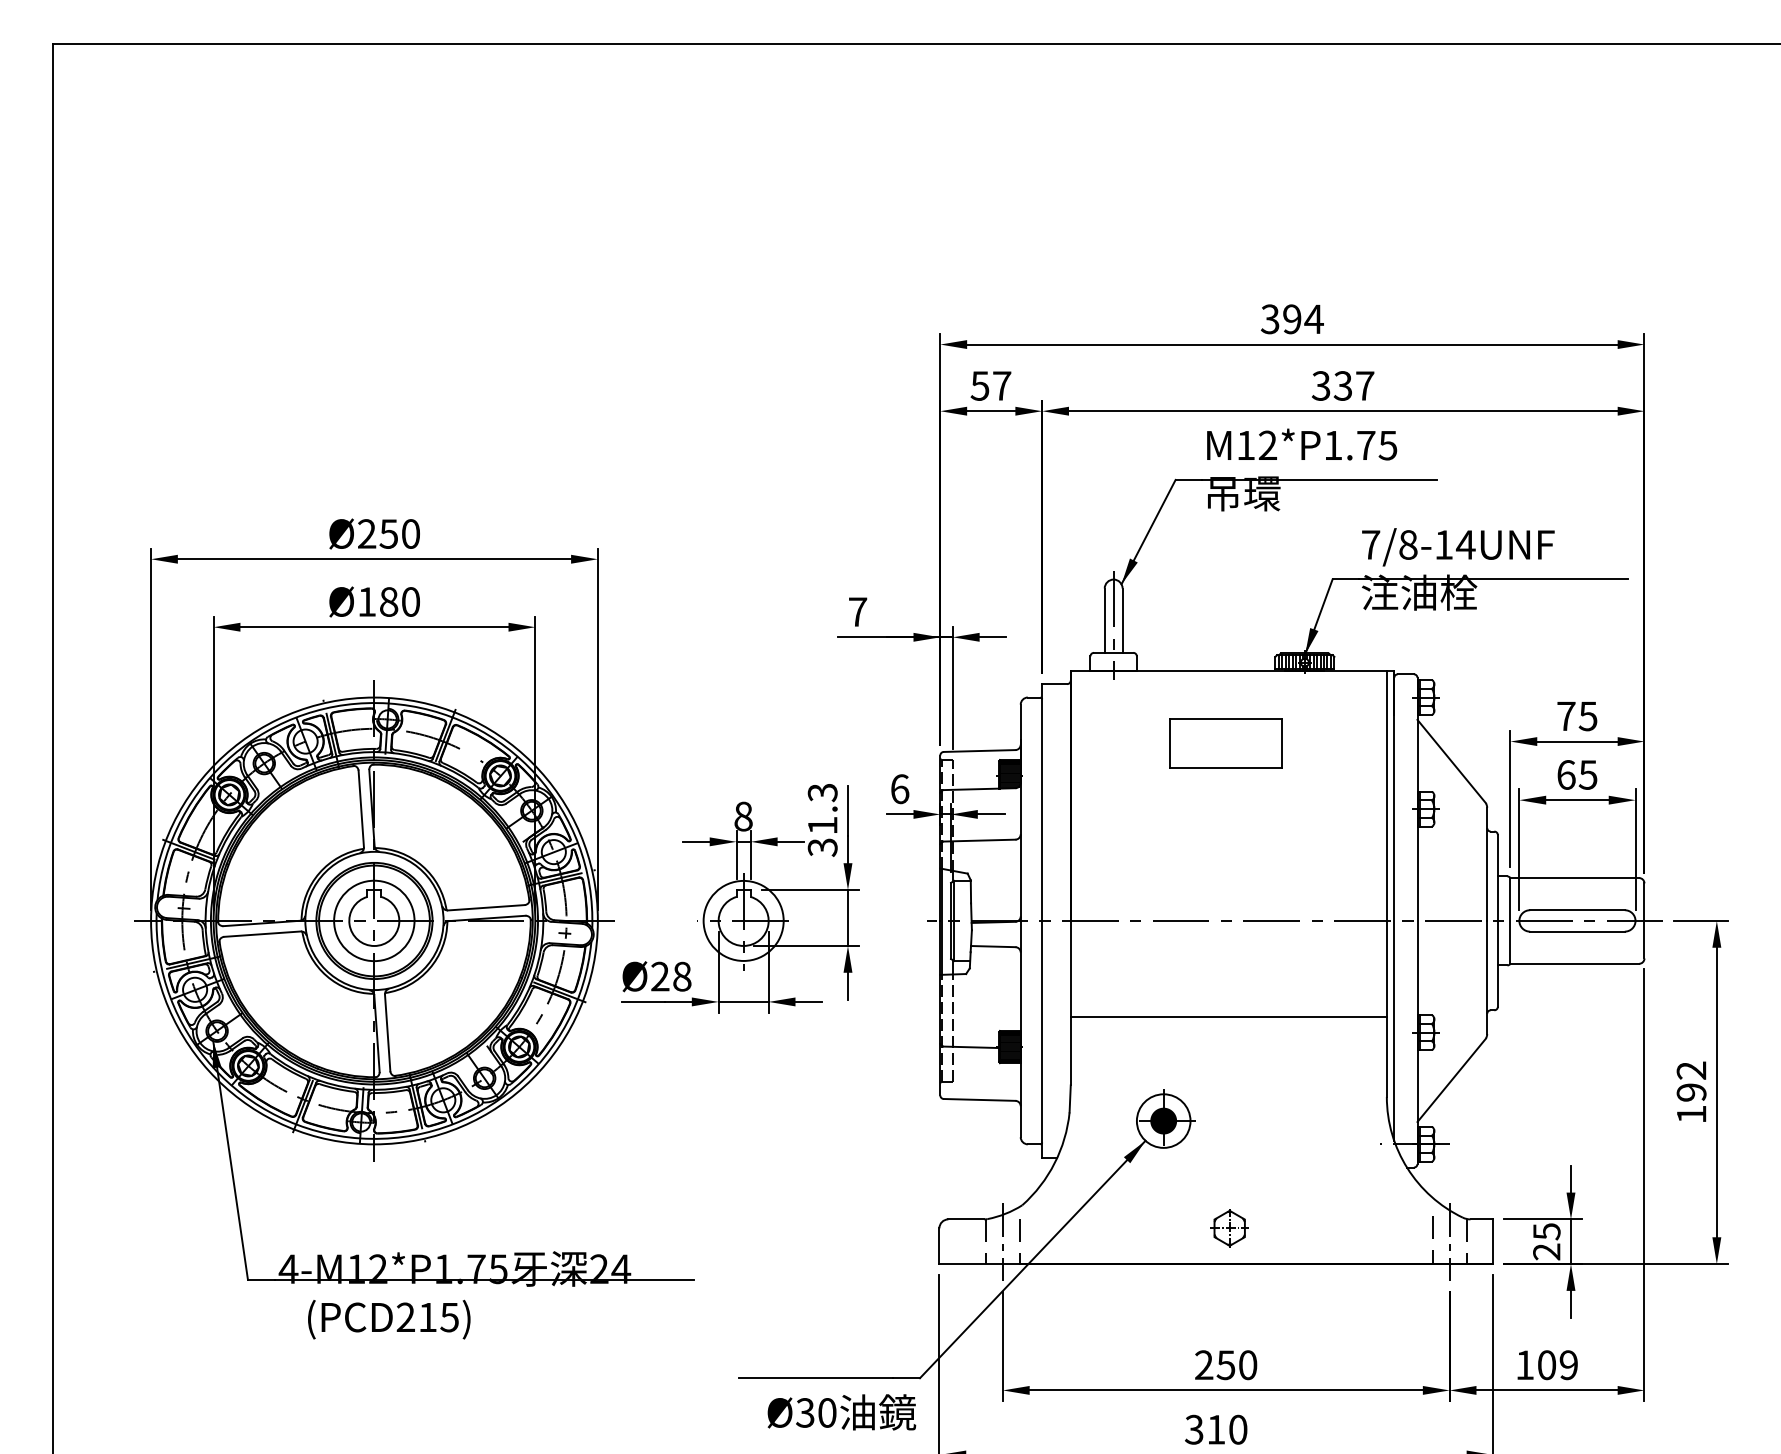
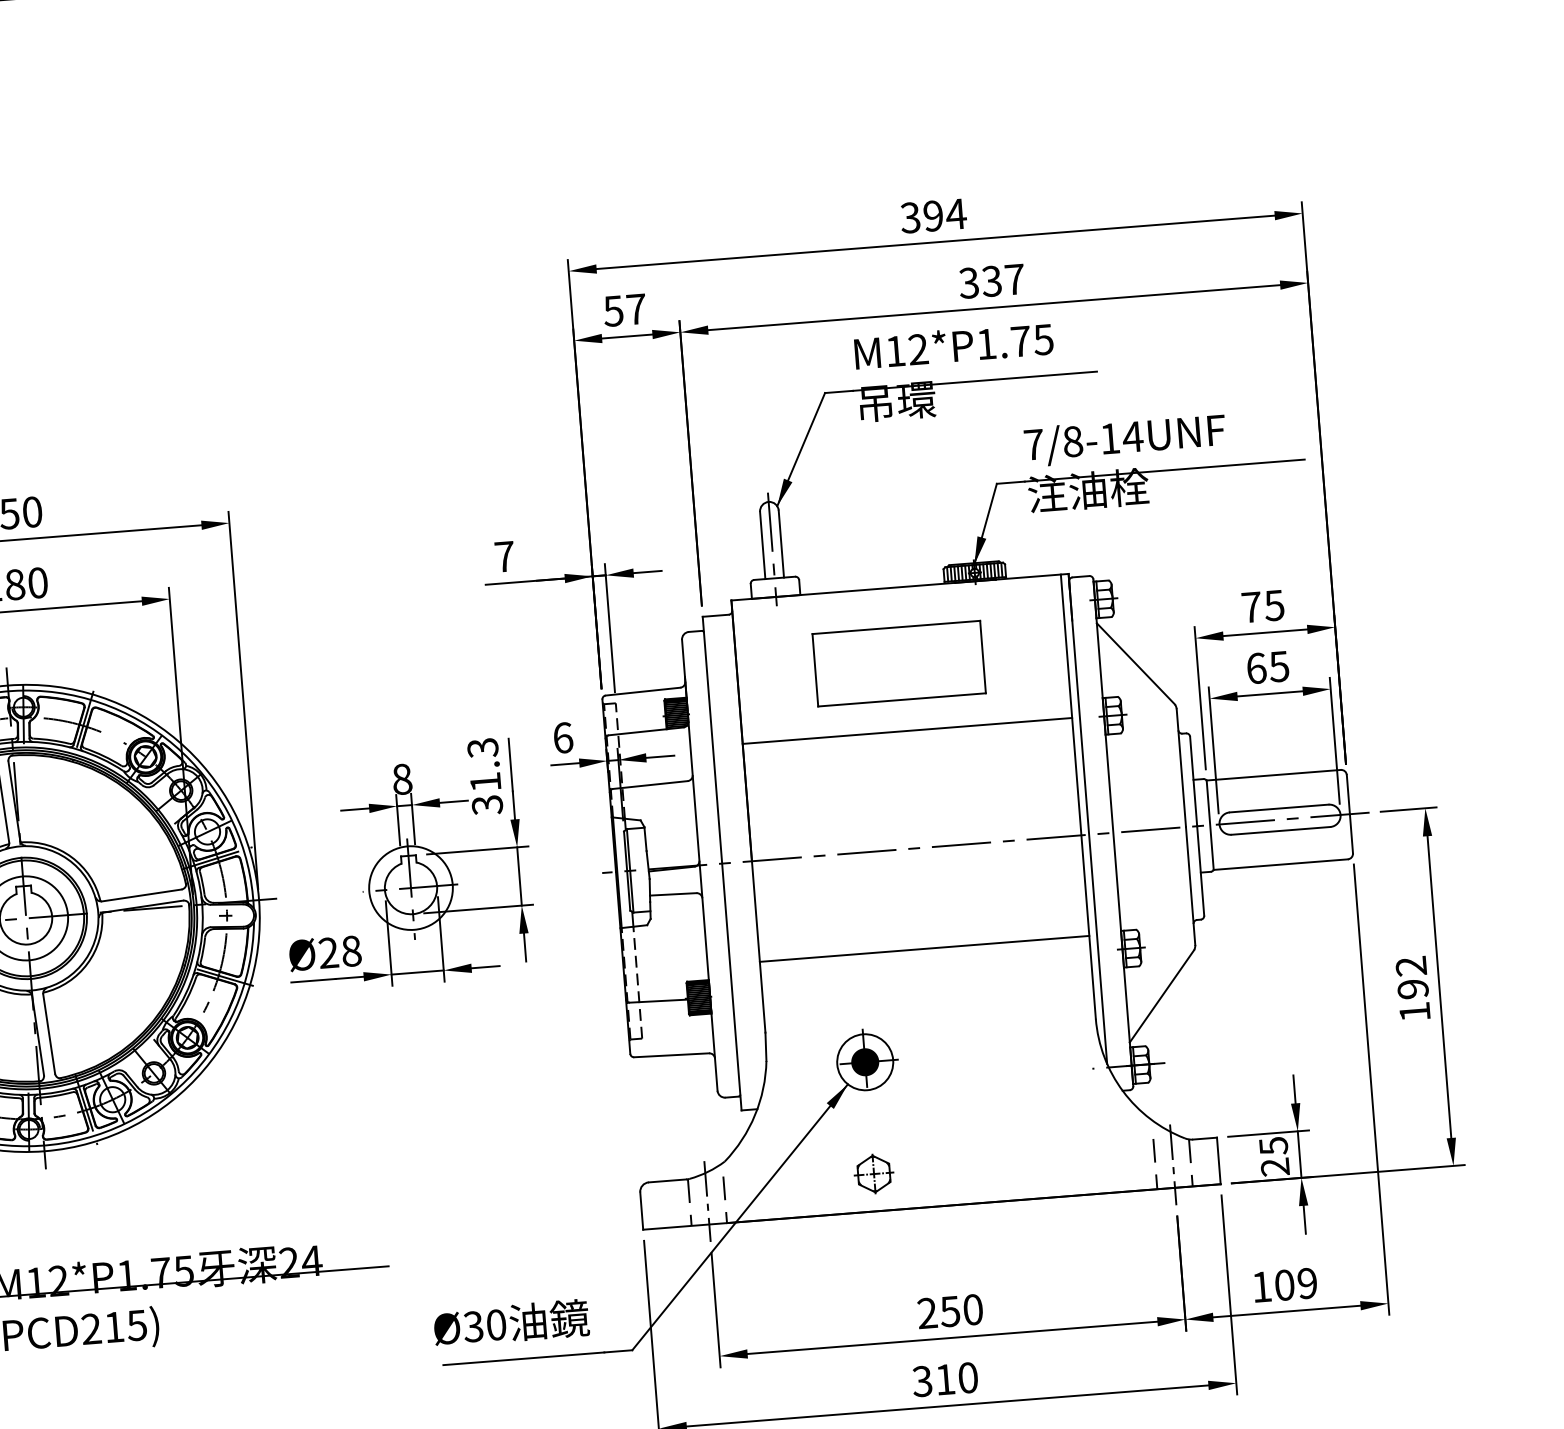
part: (1225, 743) -> (898, 663), size x1.43
line: (1228, 808) -> (907, 731), added
part: (1229, 1228) -> (873, 1174), moved
text: (841, 1412) -> (511, 1323), moved

